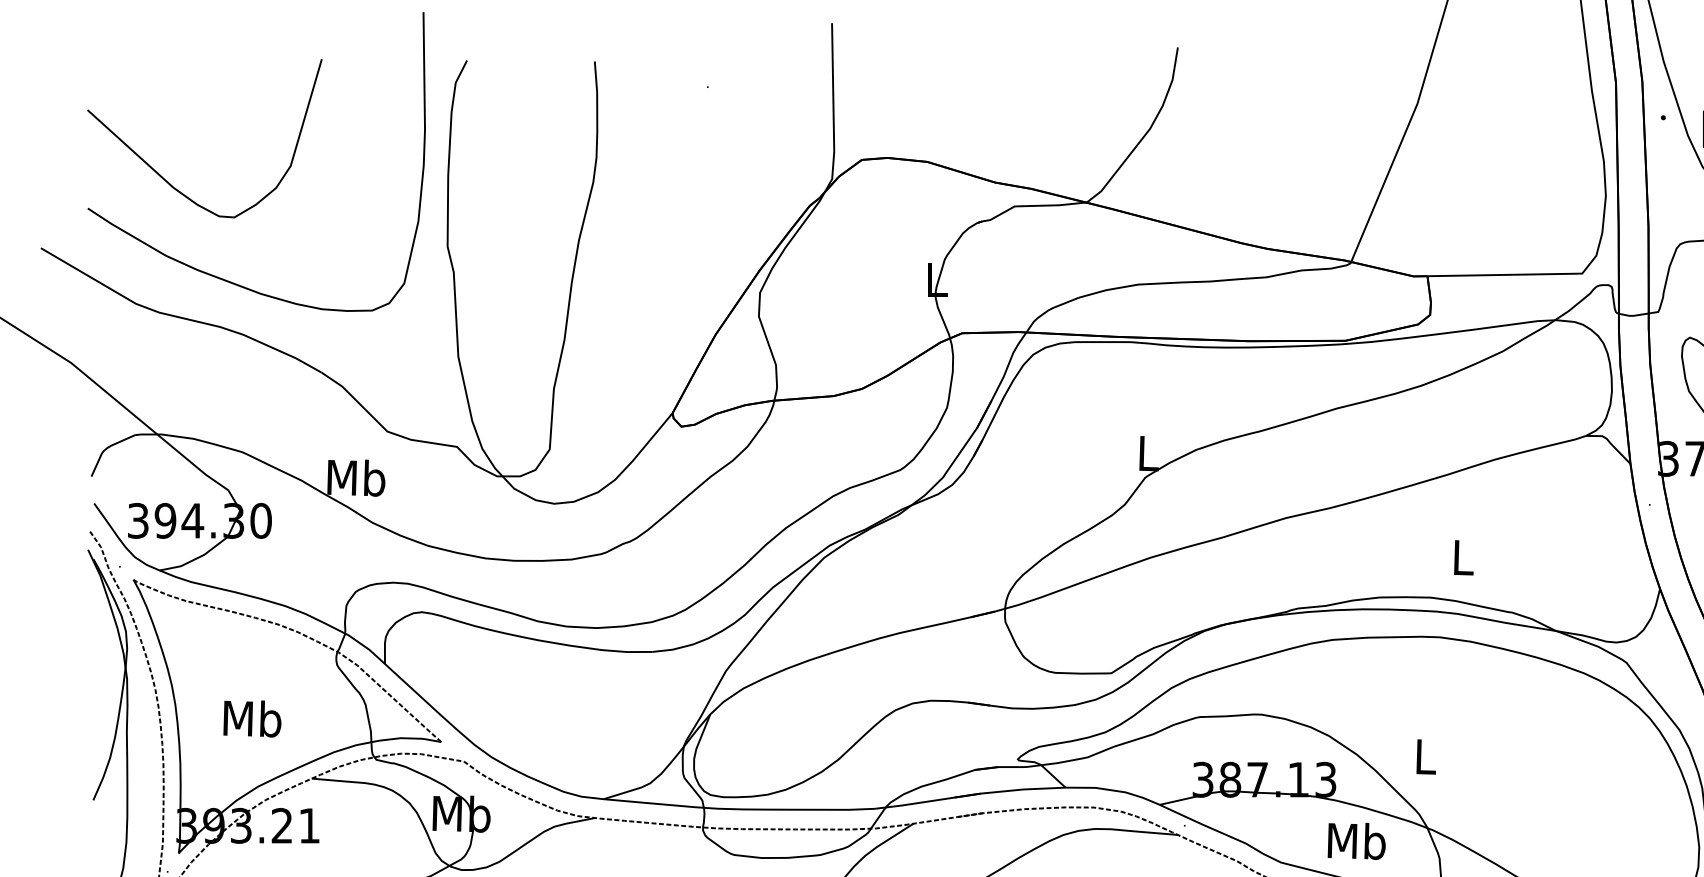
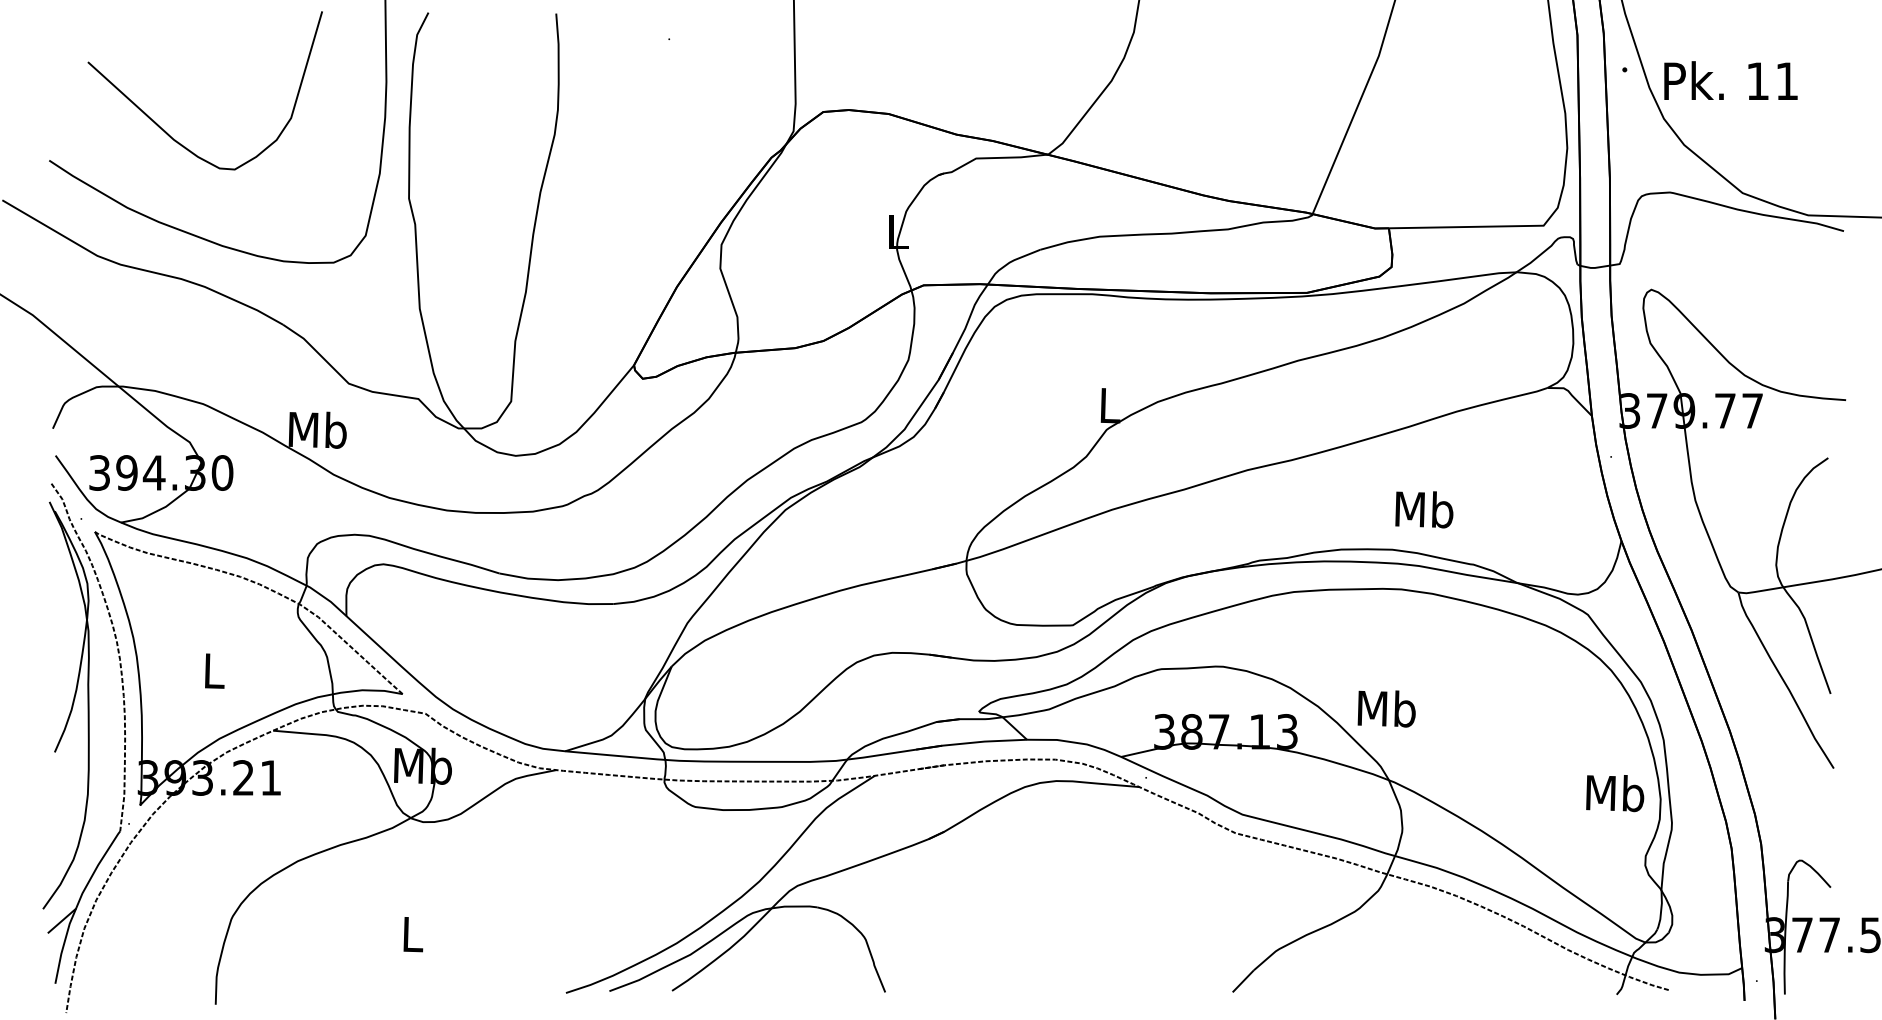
curve: (165, 178) -> (165, 130), moved
text: (1463, 557) -> (1424, 509), L -> Mb
text: (252, 718) -> (213, 670), Mb -> L
text: (1425, 756) -> (1386, 708), L -> Mb
text: (1357, 841) -> (1615, 793), moved

